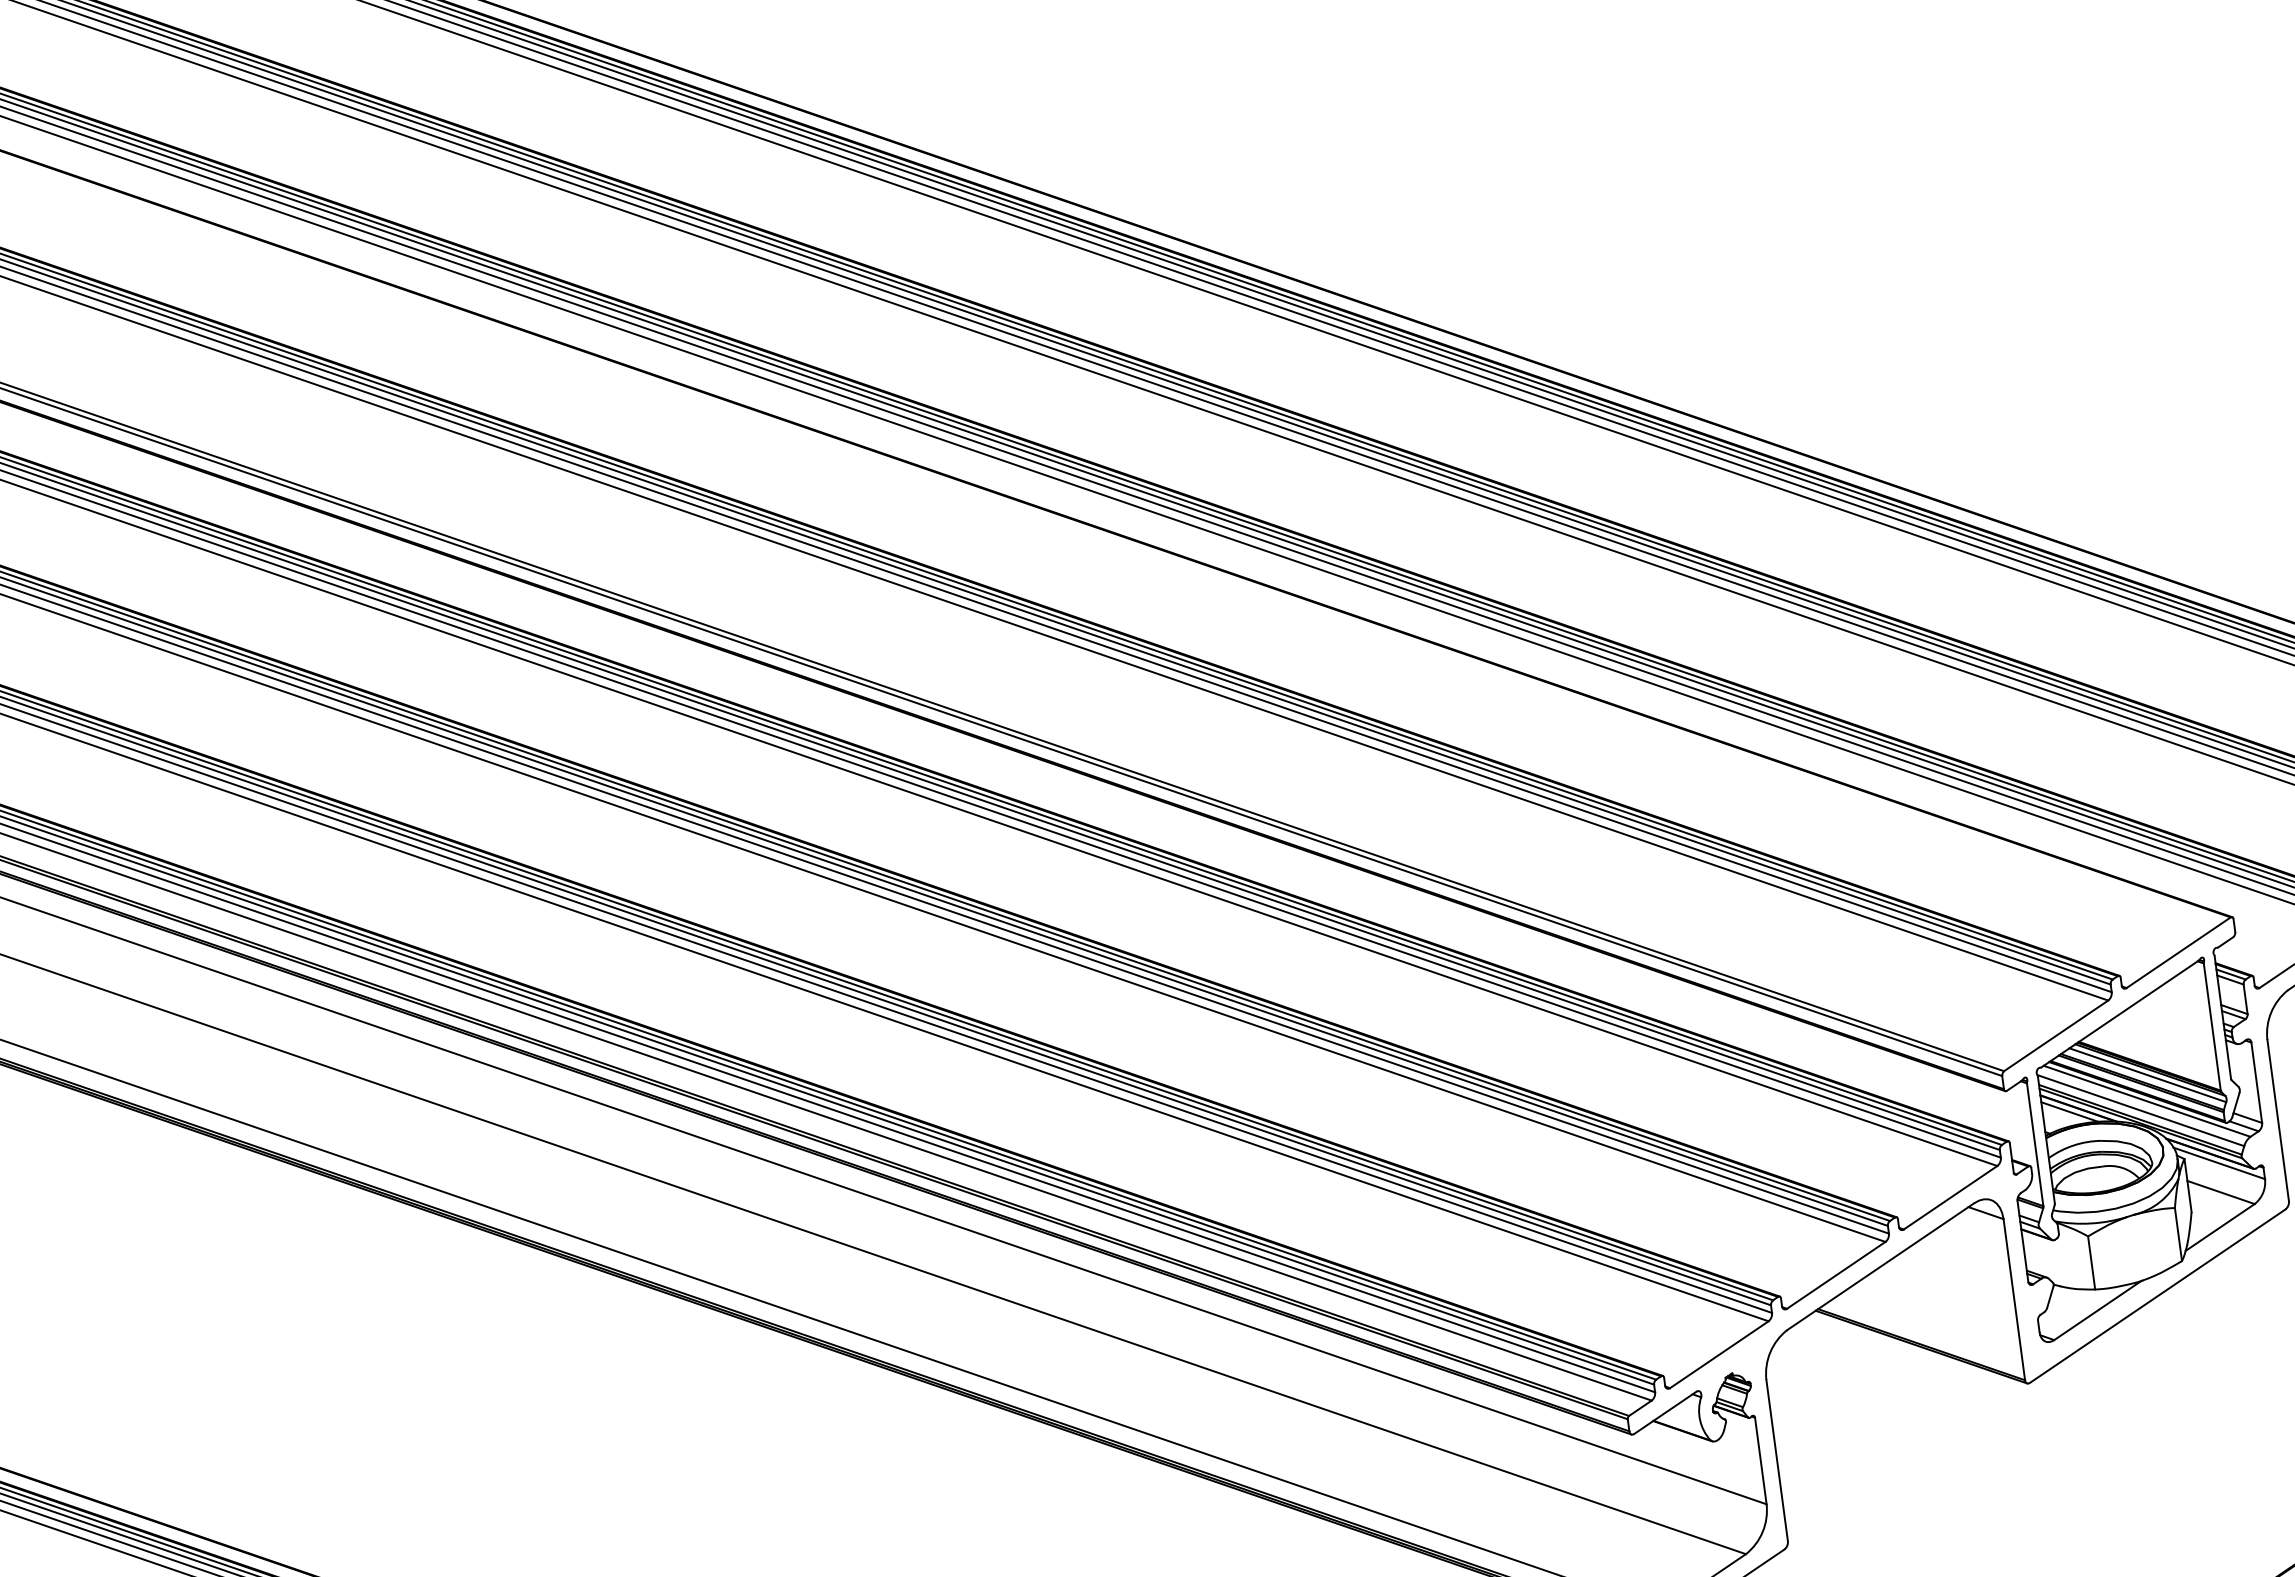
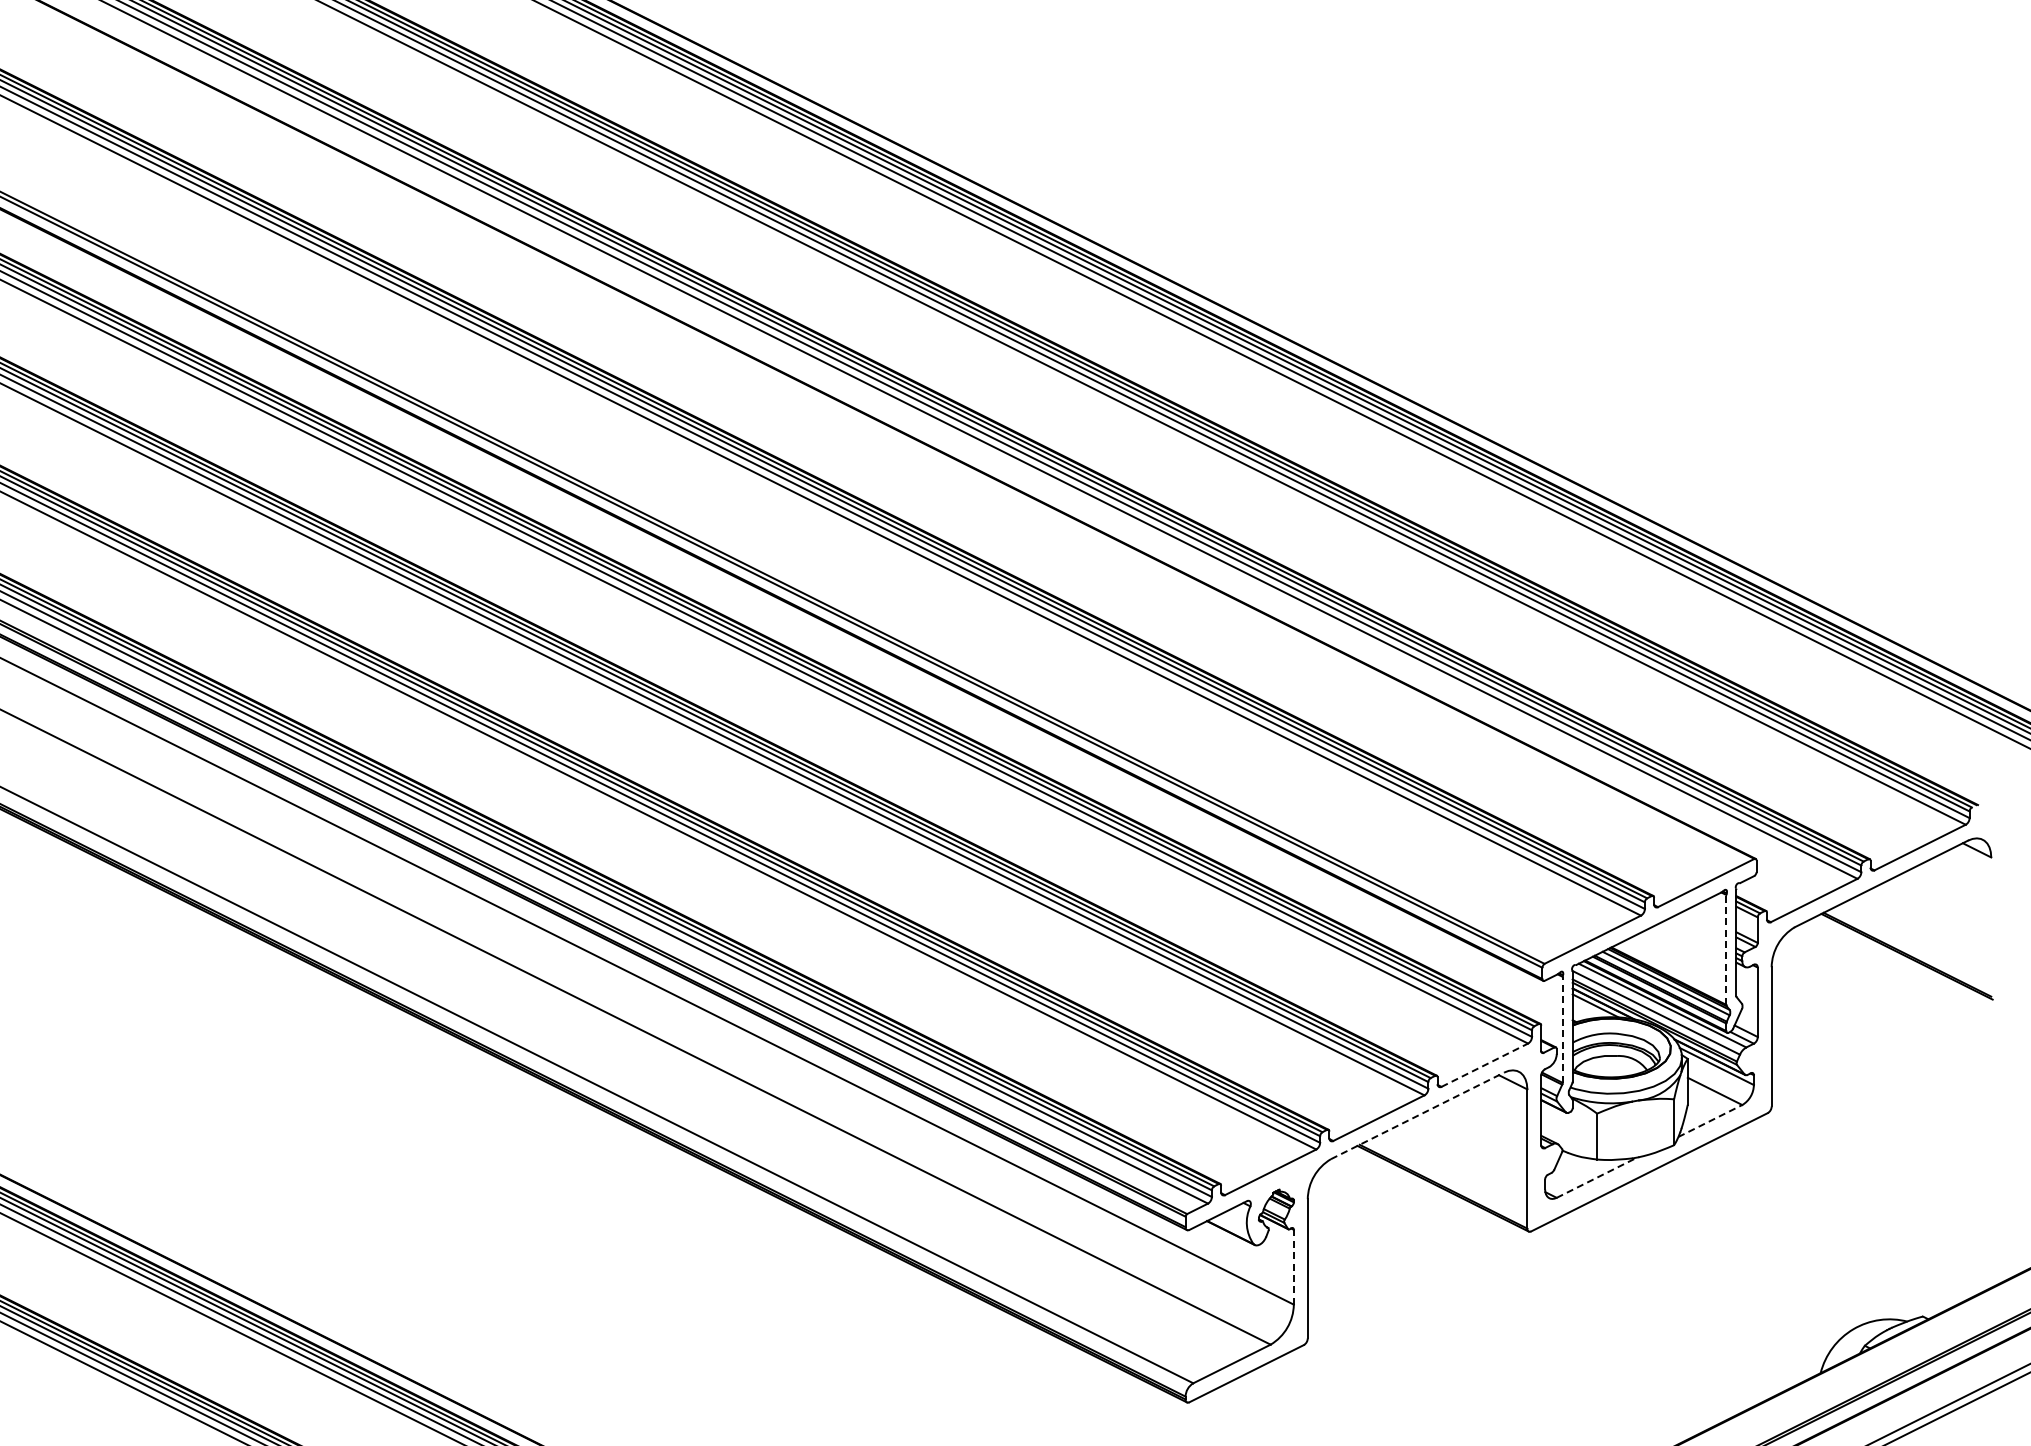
line: (2212, 1026) -> (1726, 949), solid -> dashed
line: (2034, 1144) -> (1562, 1029), solid -> dashed
line: (1951, 1197) -> (1485, 1065), solid -> dashed
line: (2220, 1228) -> (1710, 1121), solid -> dashed
line: (1880, 1266) -> (1417, 1115), solid -> dashed
line: (2098, 1310) -> (1597, 1177), solid -> dashed
line: (1760, 1460) -> (1293, 1266), solid -> dashed

